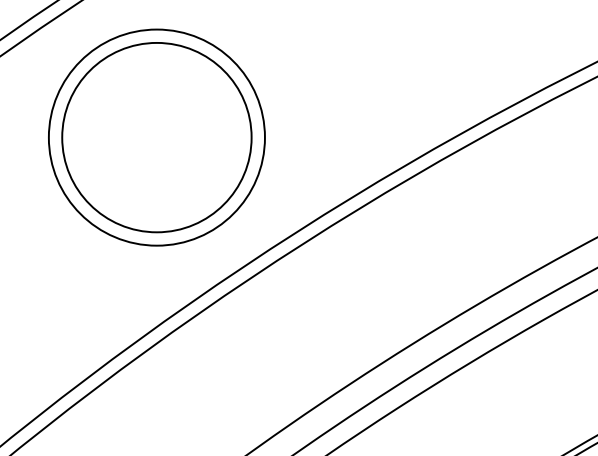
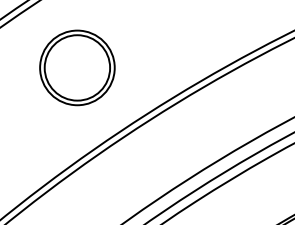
part: (157, 136) -> (77, 67), size x0.7

